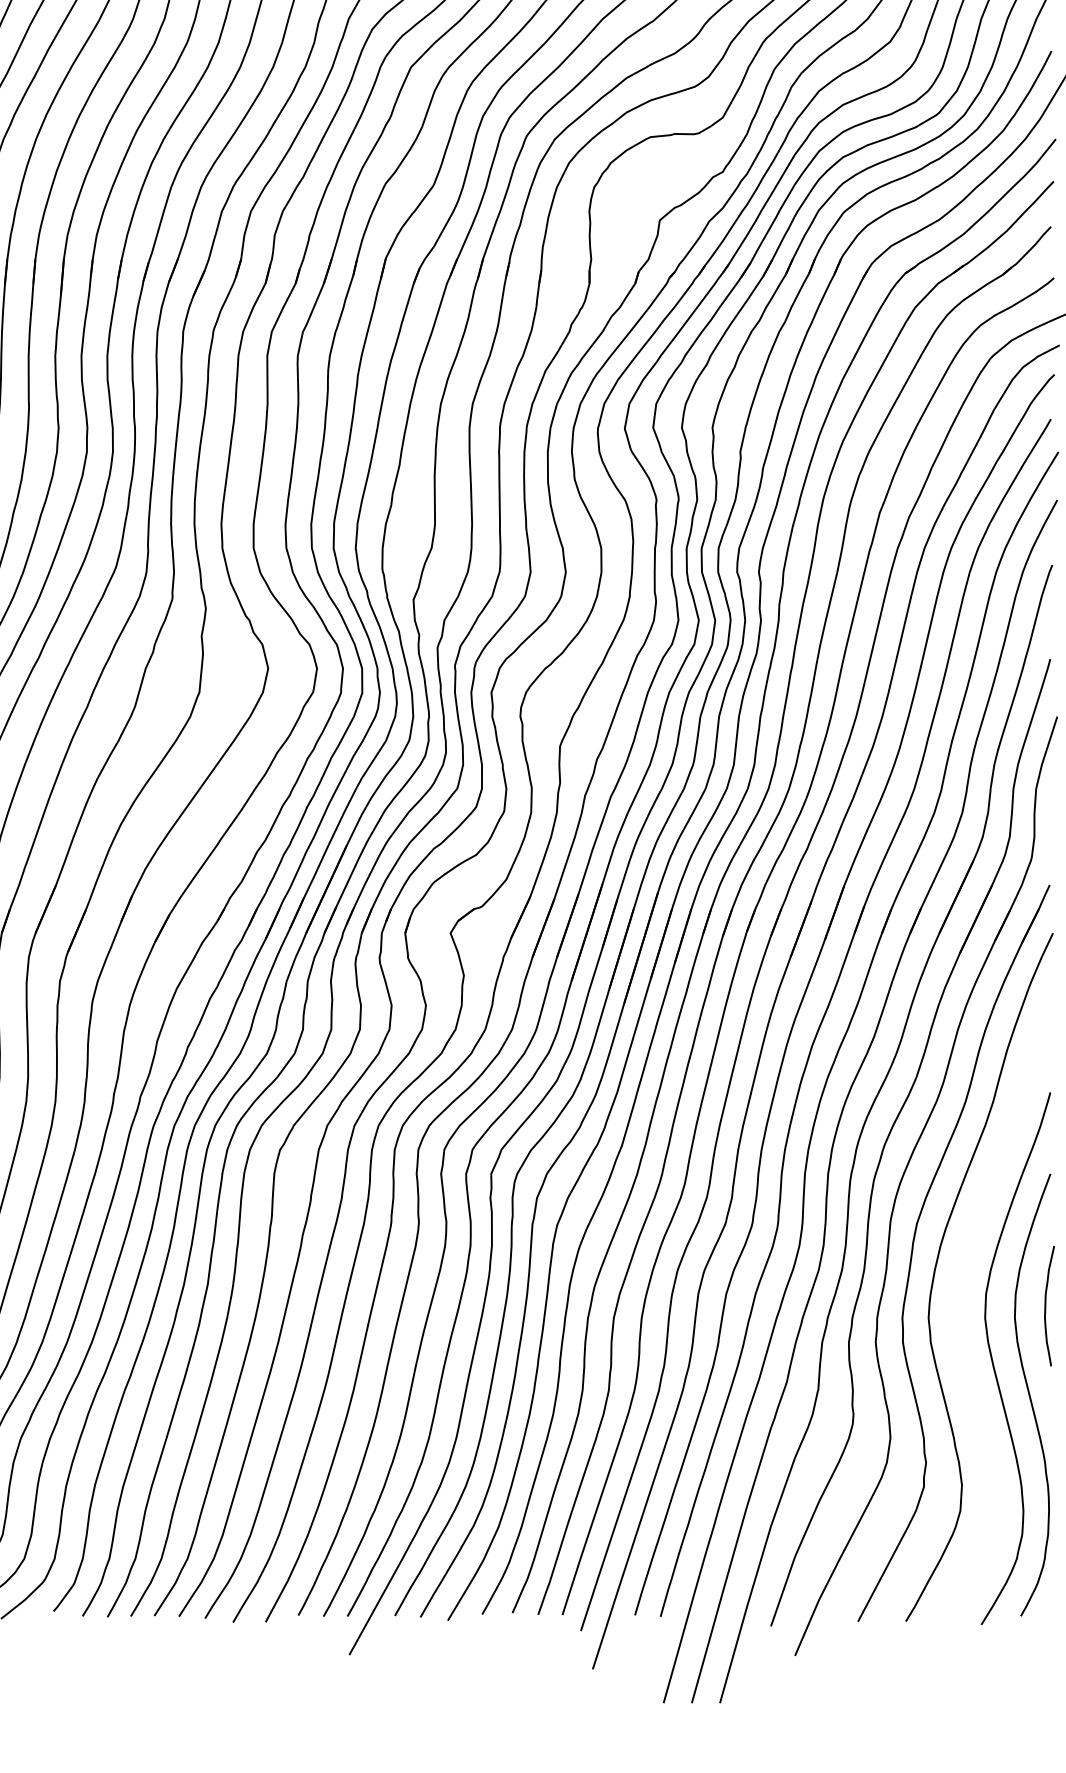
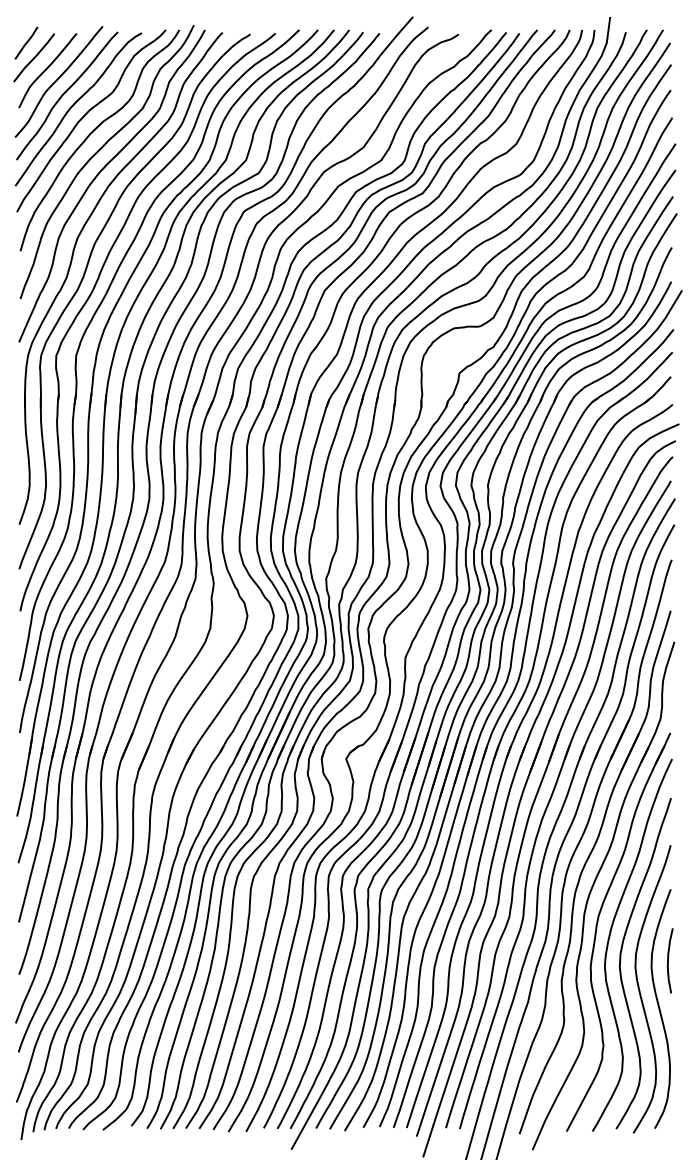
curve: (959, 1305) -> (621, 960), added

